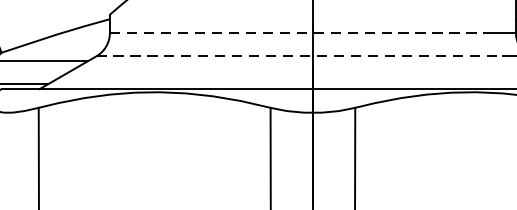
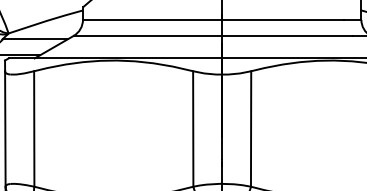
line: (300, 32) -> (213, 19), dashed -> solid
line: (300, 55) -> (213, 35), dashed -> solid

